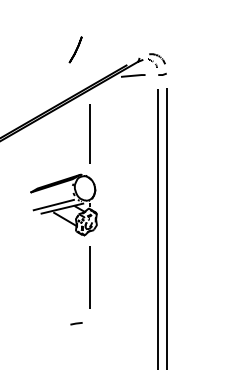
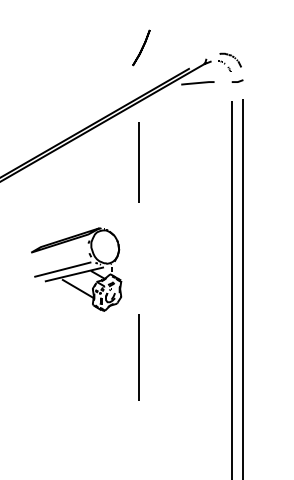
line: (75, 49) -> (141, 47), moved
part: (63, 204) -> (75, 268), moved
line: (76, 323) -> (120, 419), removed

